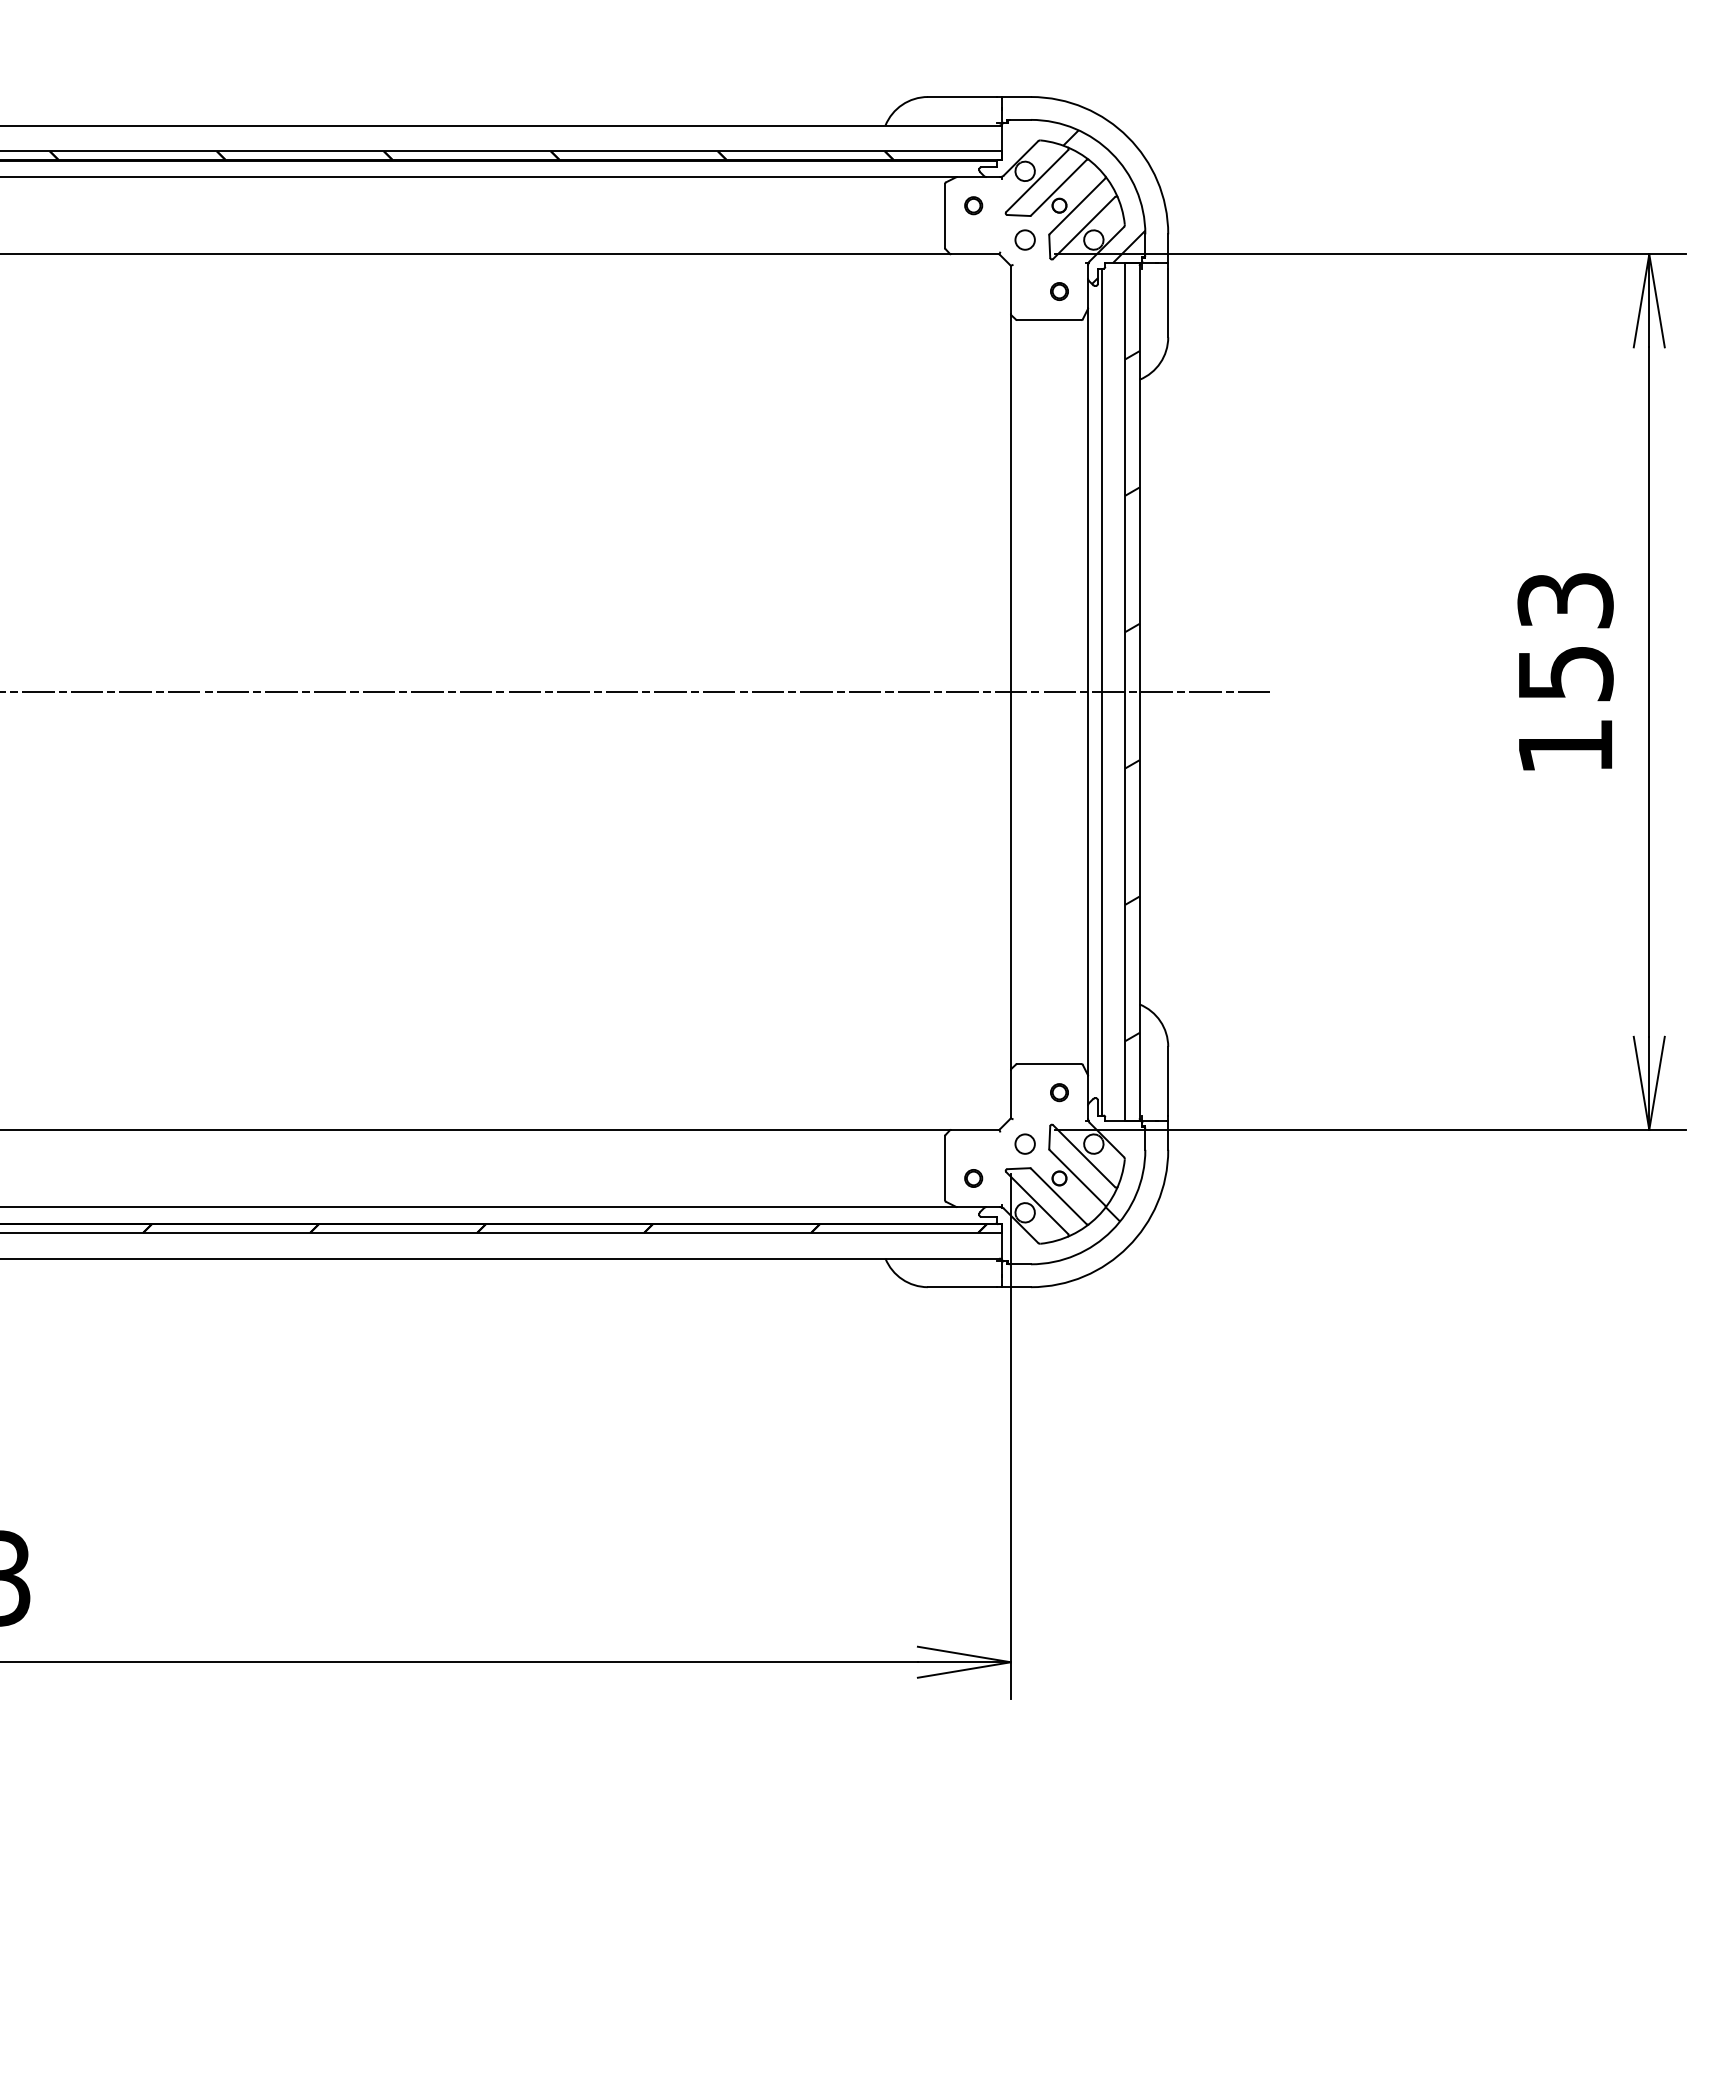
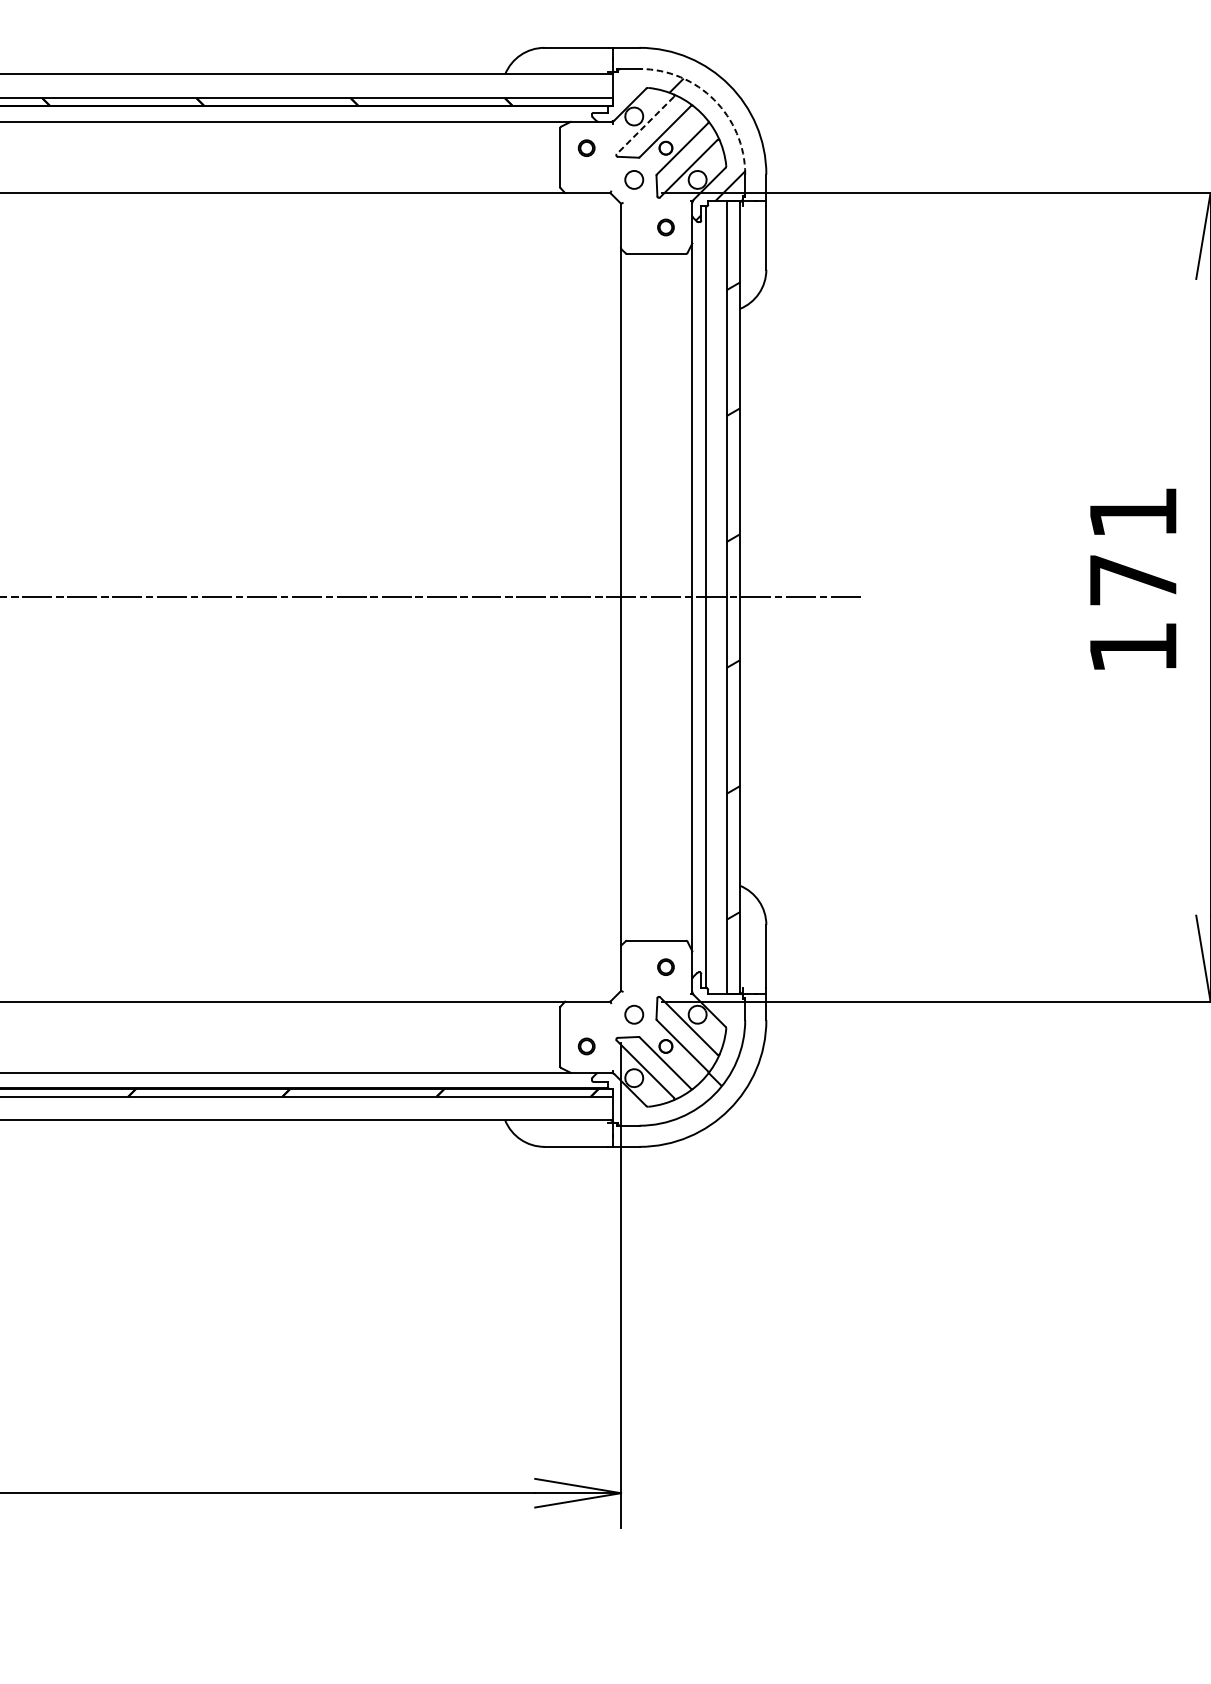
arc: (1111, 153) -> (713, 100), solid -> dashed
line: (1037, 181) -> (645, 125), solid -> dashed
text: (1565, 637) -> (1133, 546), 153 -> 171

